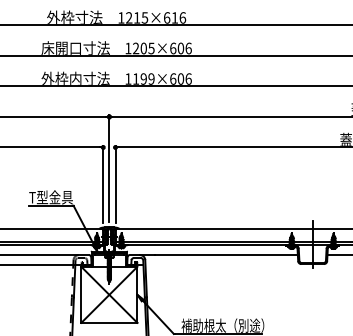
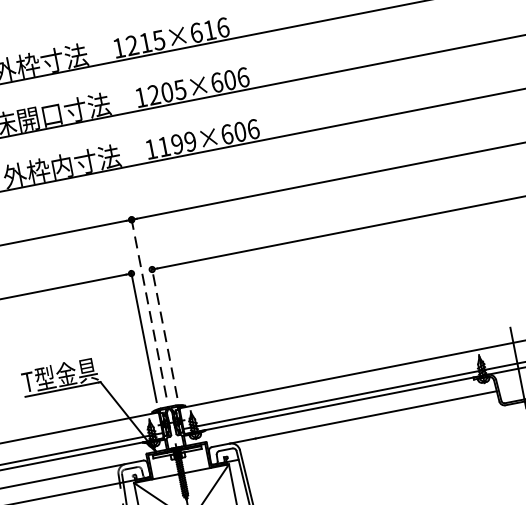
line: (109, 168) -> (149, 307), solid -> dashed
line: (115, 184) -> (164, 332), solid -> dashed

